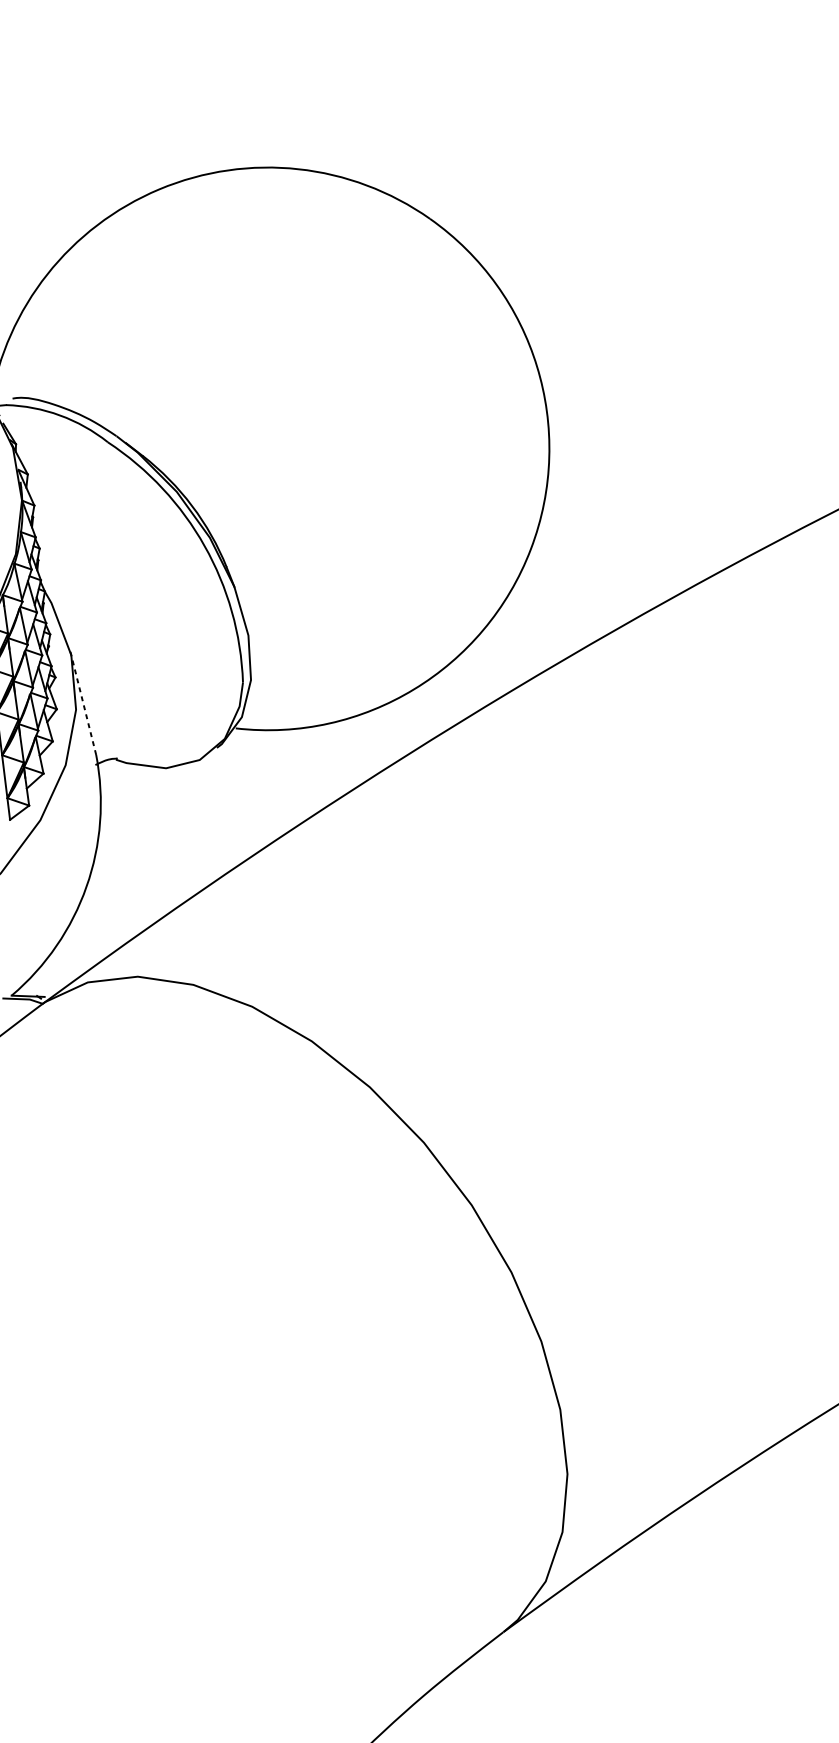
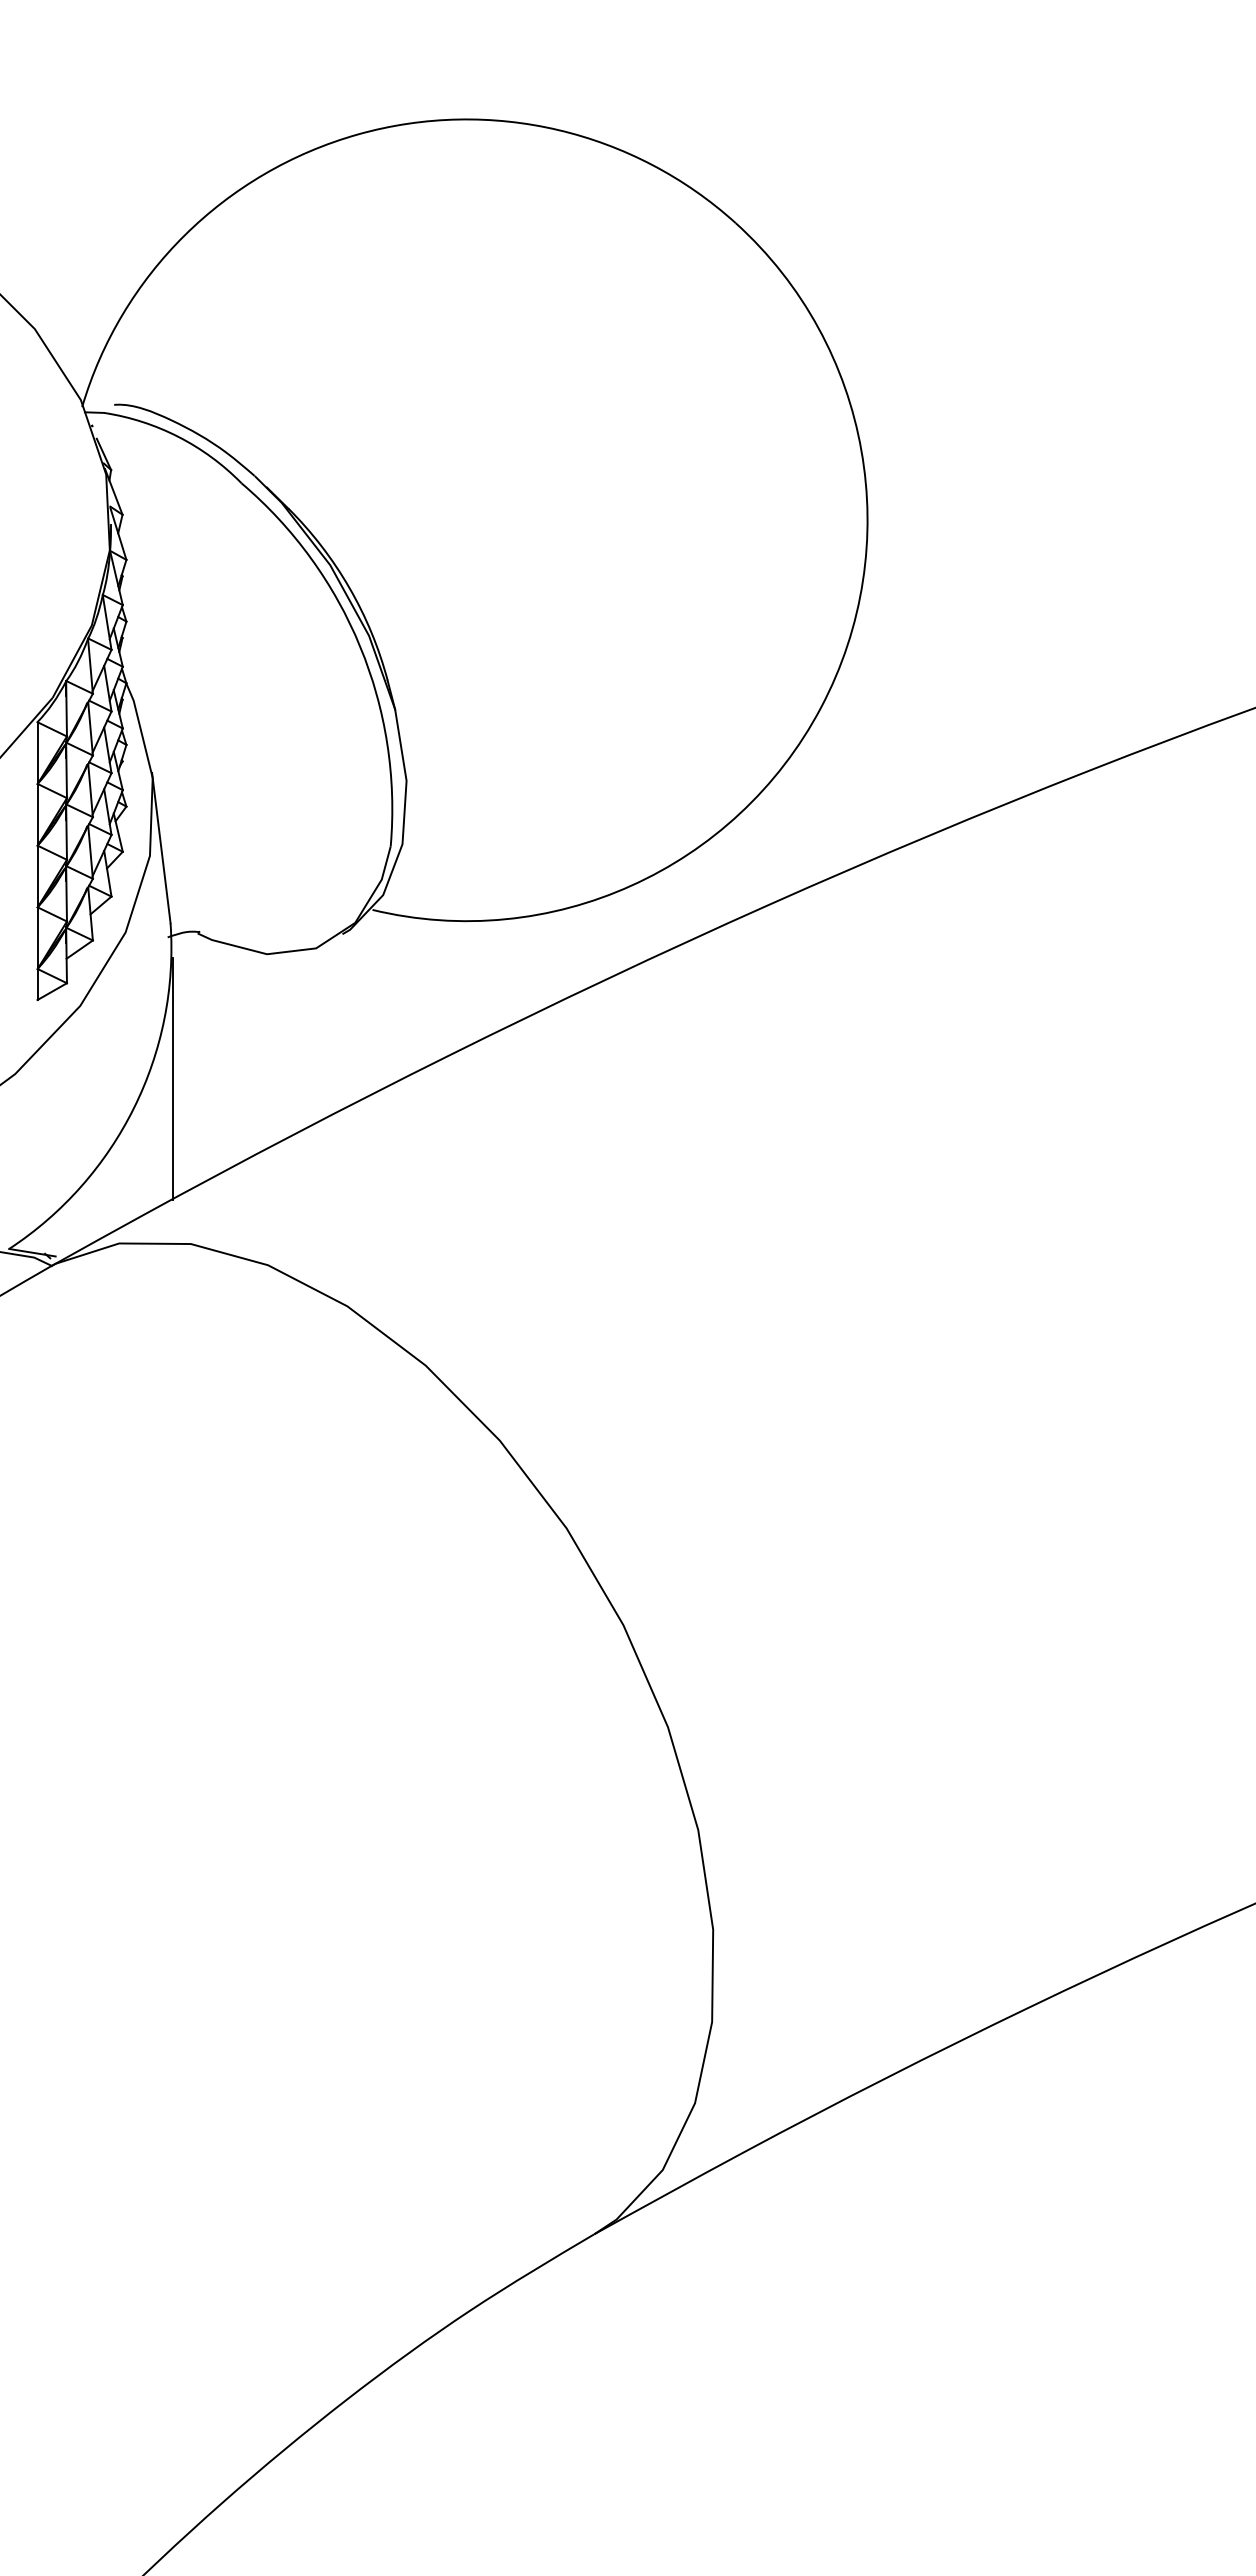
line: (83, 703) -> (161, 848), dashed -> solid
line: (110, 862) -> (172, 1078), added

